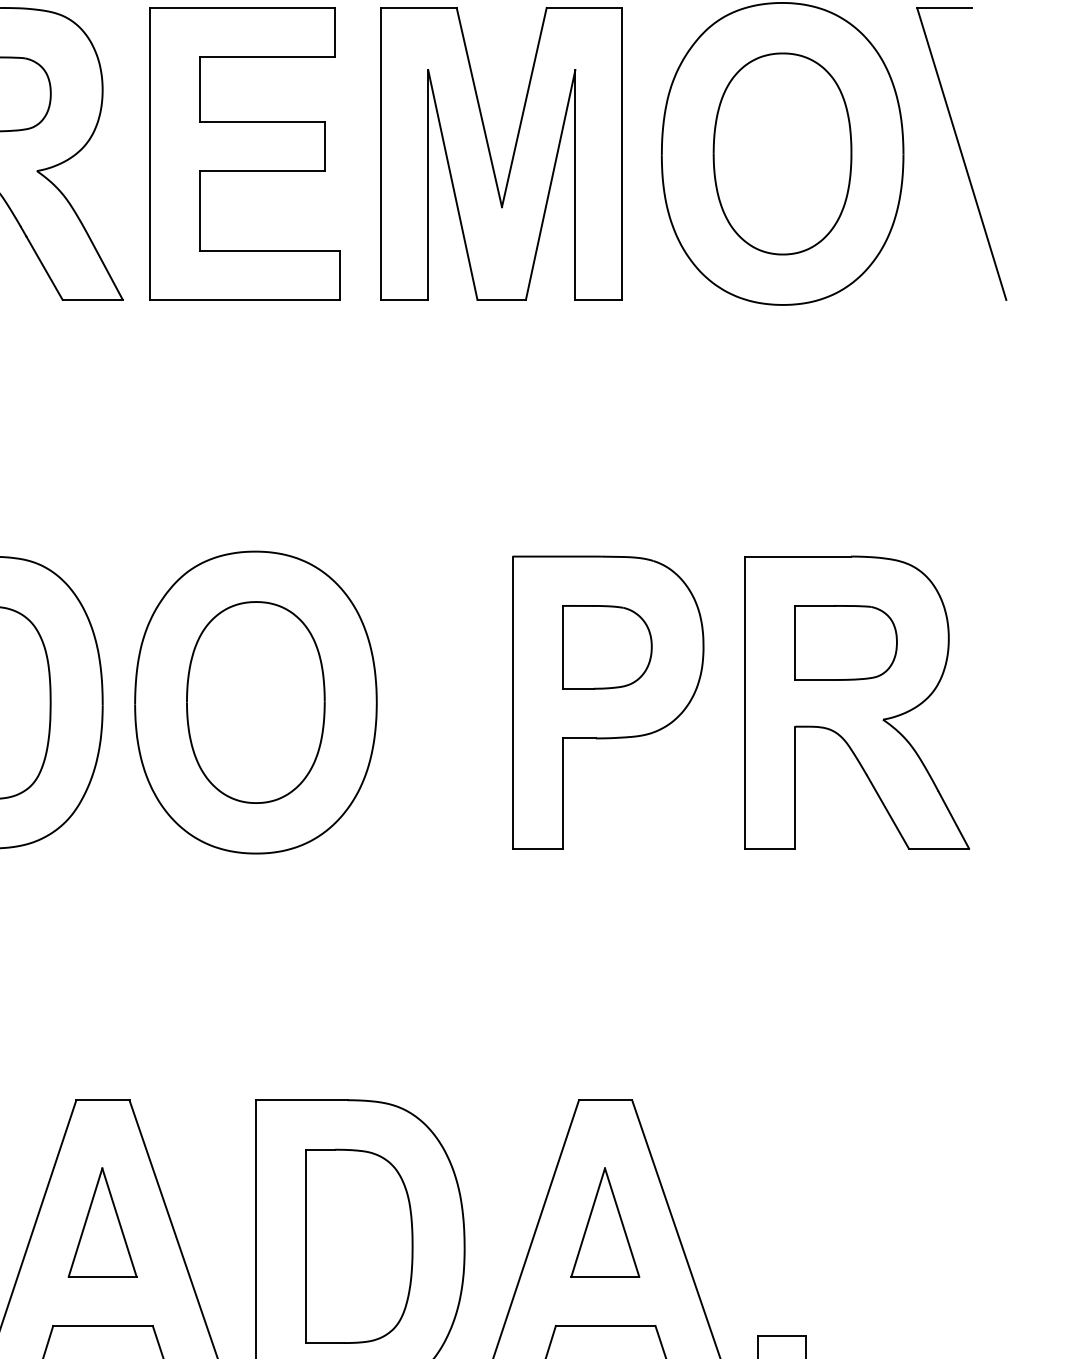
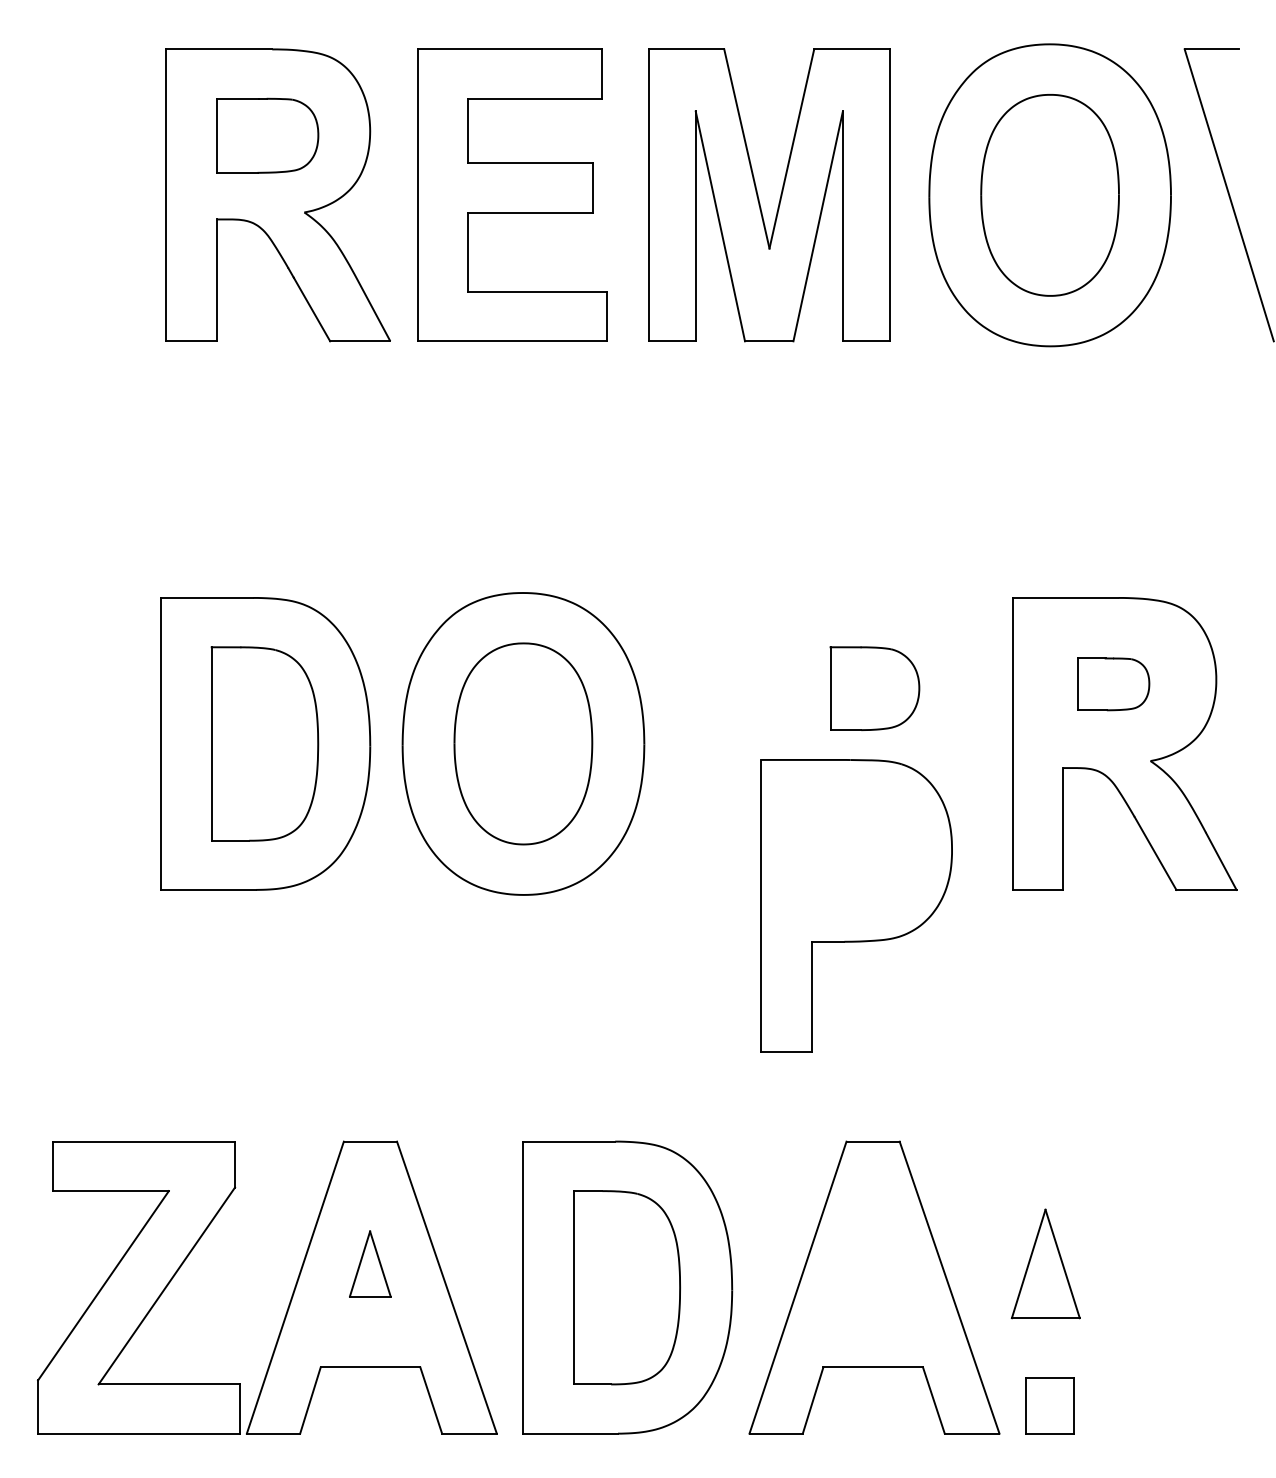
part: (845, 643) -> (1113, 684), size x0.7
part: (607, 702) -> (856, 905), moved
part: (102, 1222) -> (370, 1263), size x0.6
part: (604, 1222) -> (1045, 1263), moved

